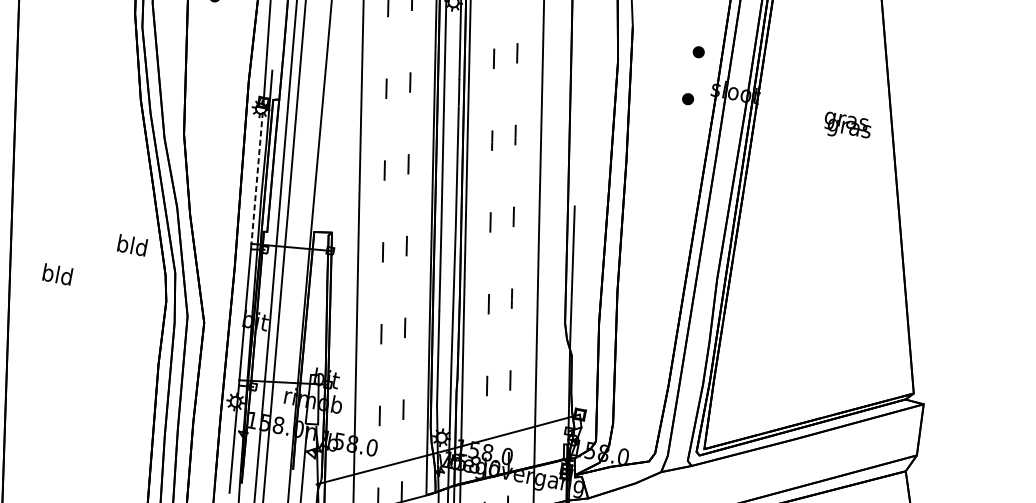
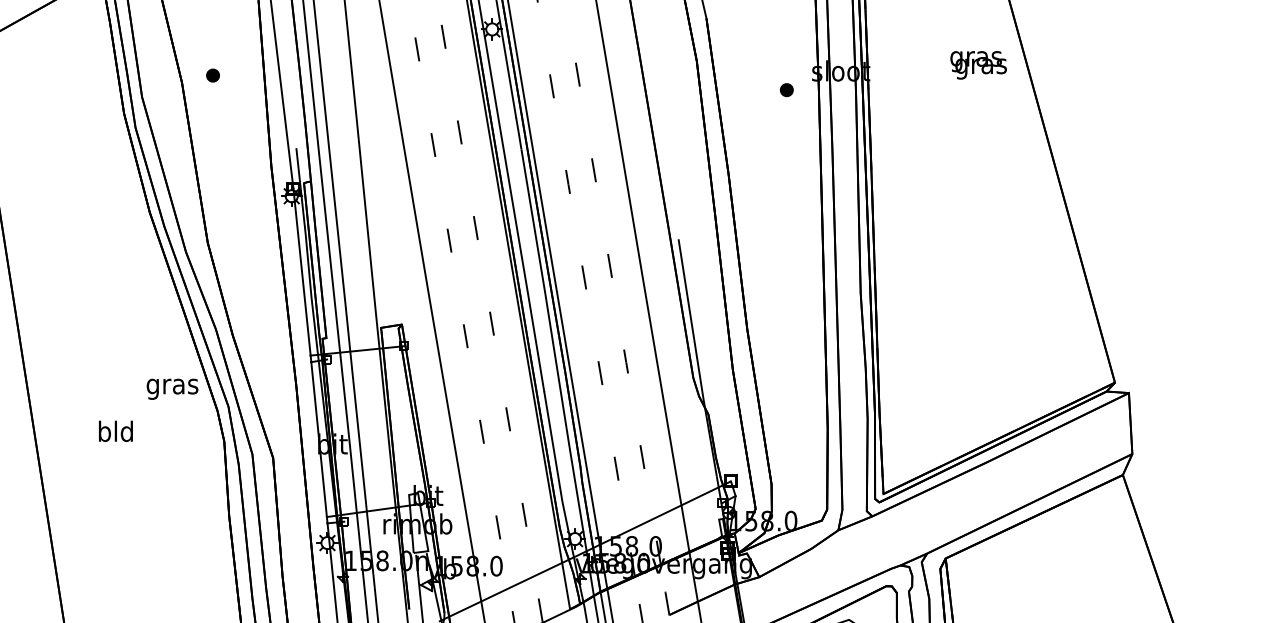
part: (698, 52) -> (788, 33), removed
text: (847, 127) -> (978, 65), moved
line: (257, 173) -> (302, 272), dashed -> solid
text: (132, 247) -> (172, 386), bld -> gras
text: (57, 273) -> (115, 430), moved

